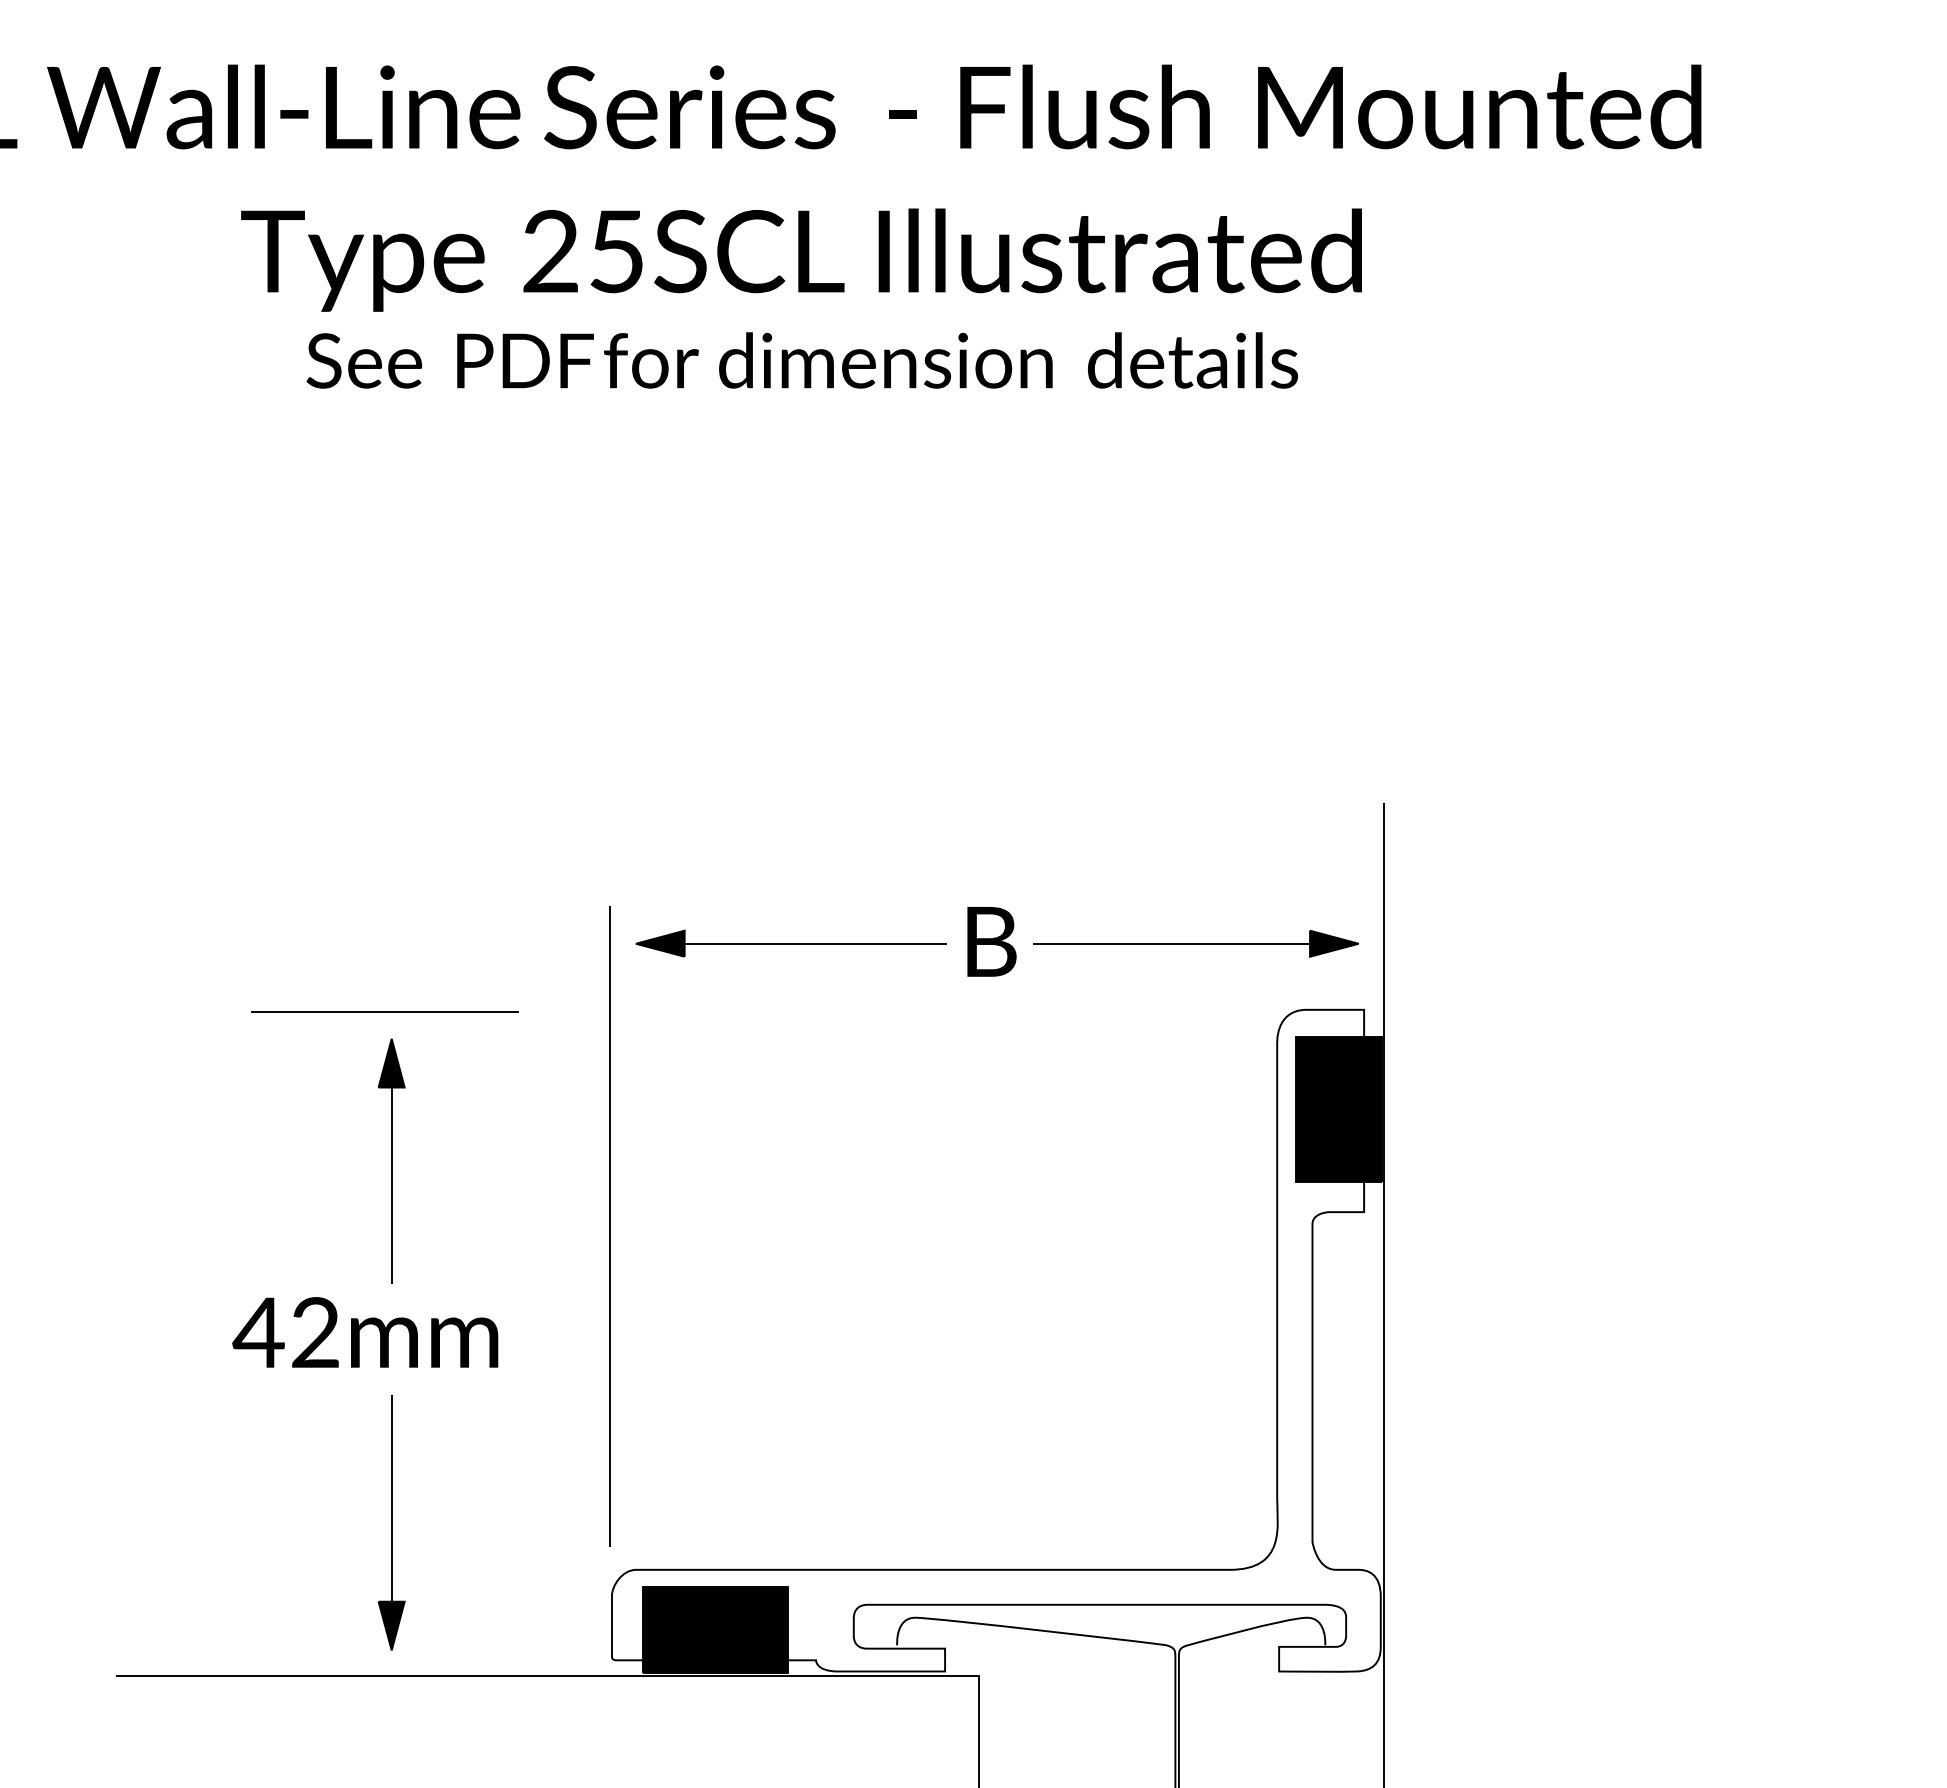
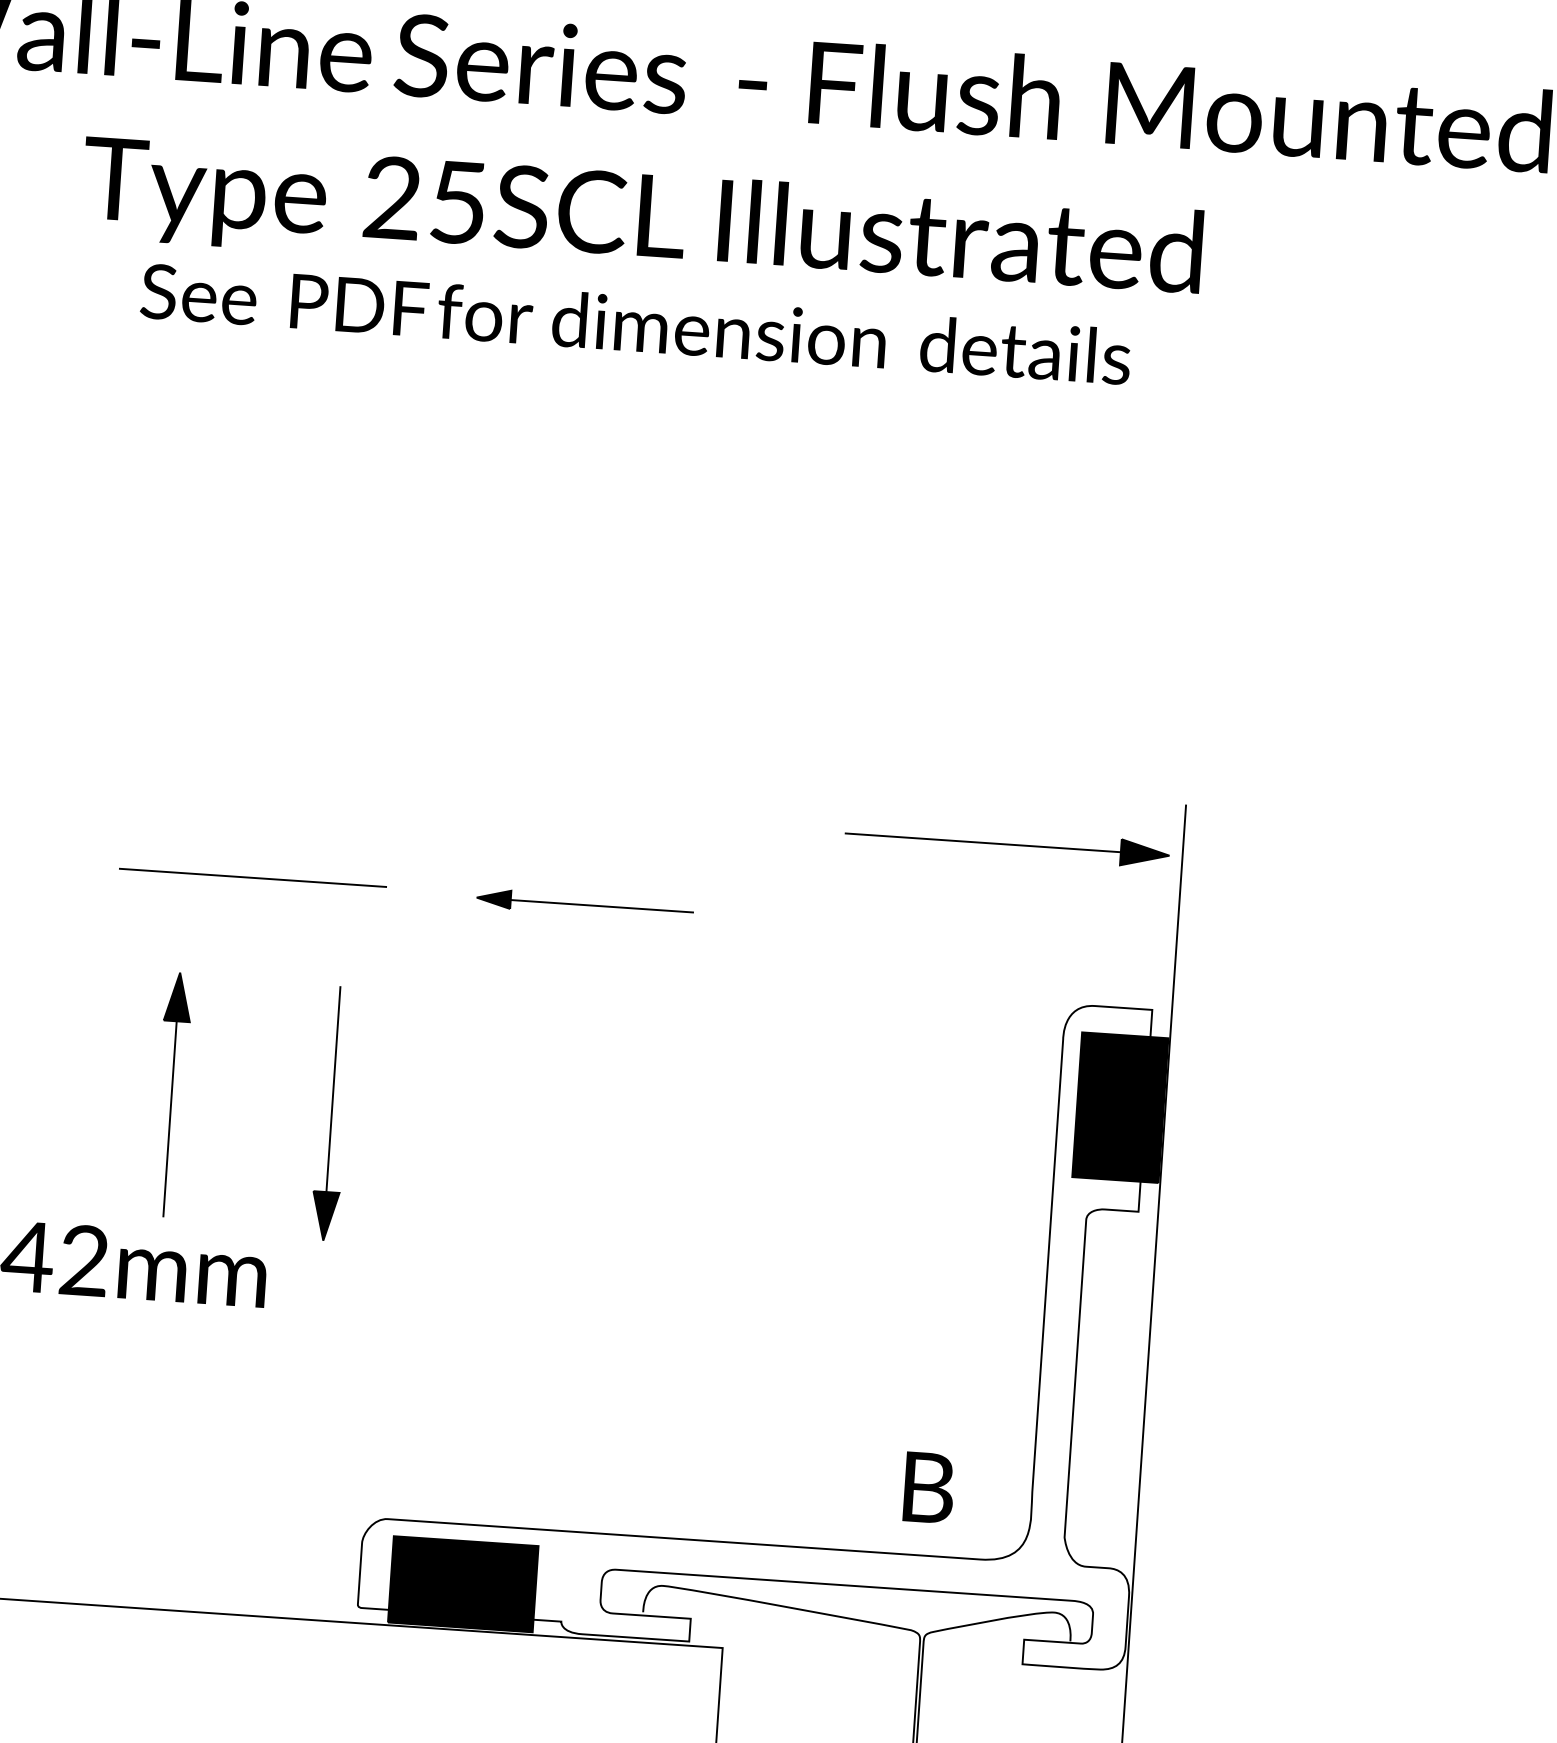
text: (991, 941) -> (928, 1487), moved
part: (790, 943) -> (584, 904), size x0.7
part: (1195, 943) -> (1006, 844), moved
line: (384, 1011) -> (252, 877), moved
line: (609, 1226) -> (384, 1174), removed
part: (391, 1522) -> (331, 1113), moved

